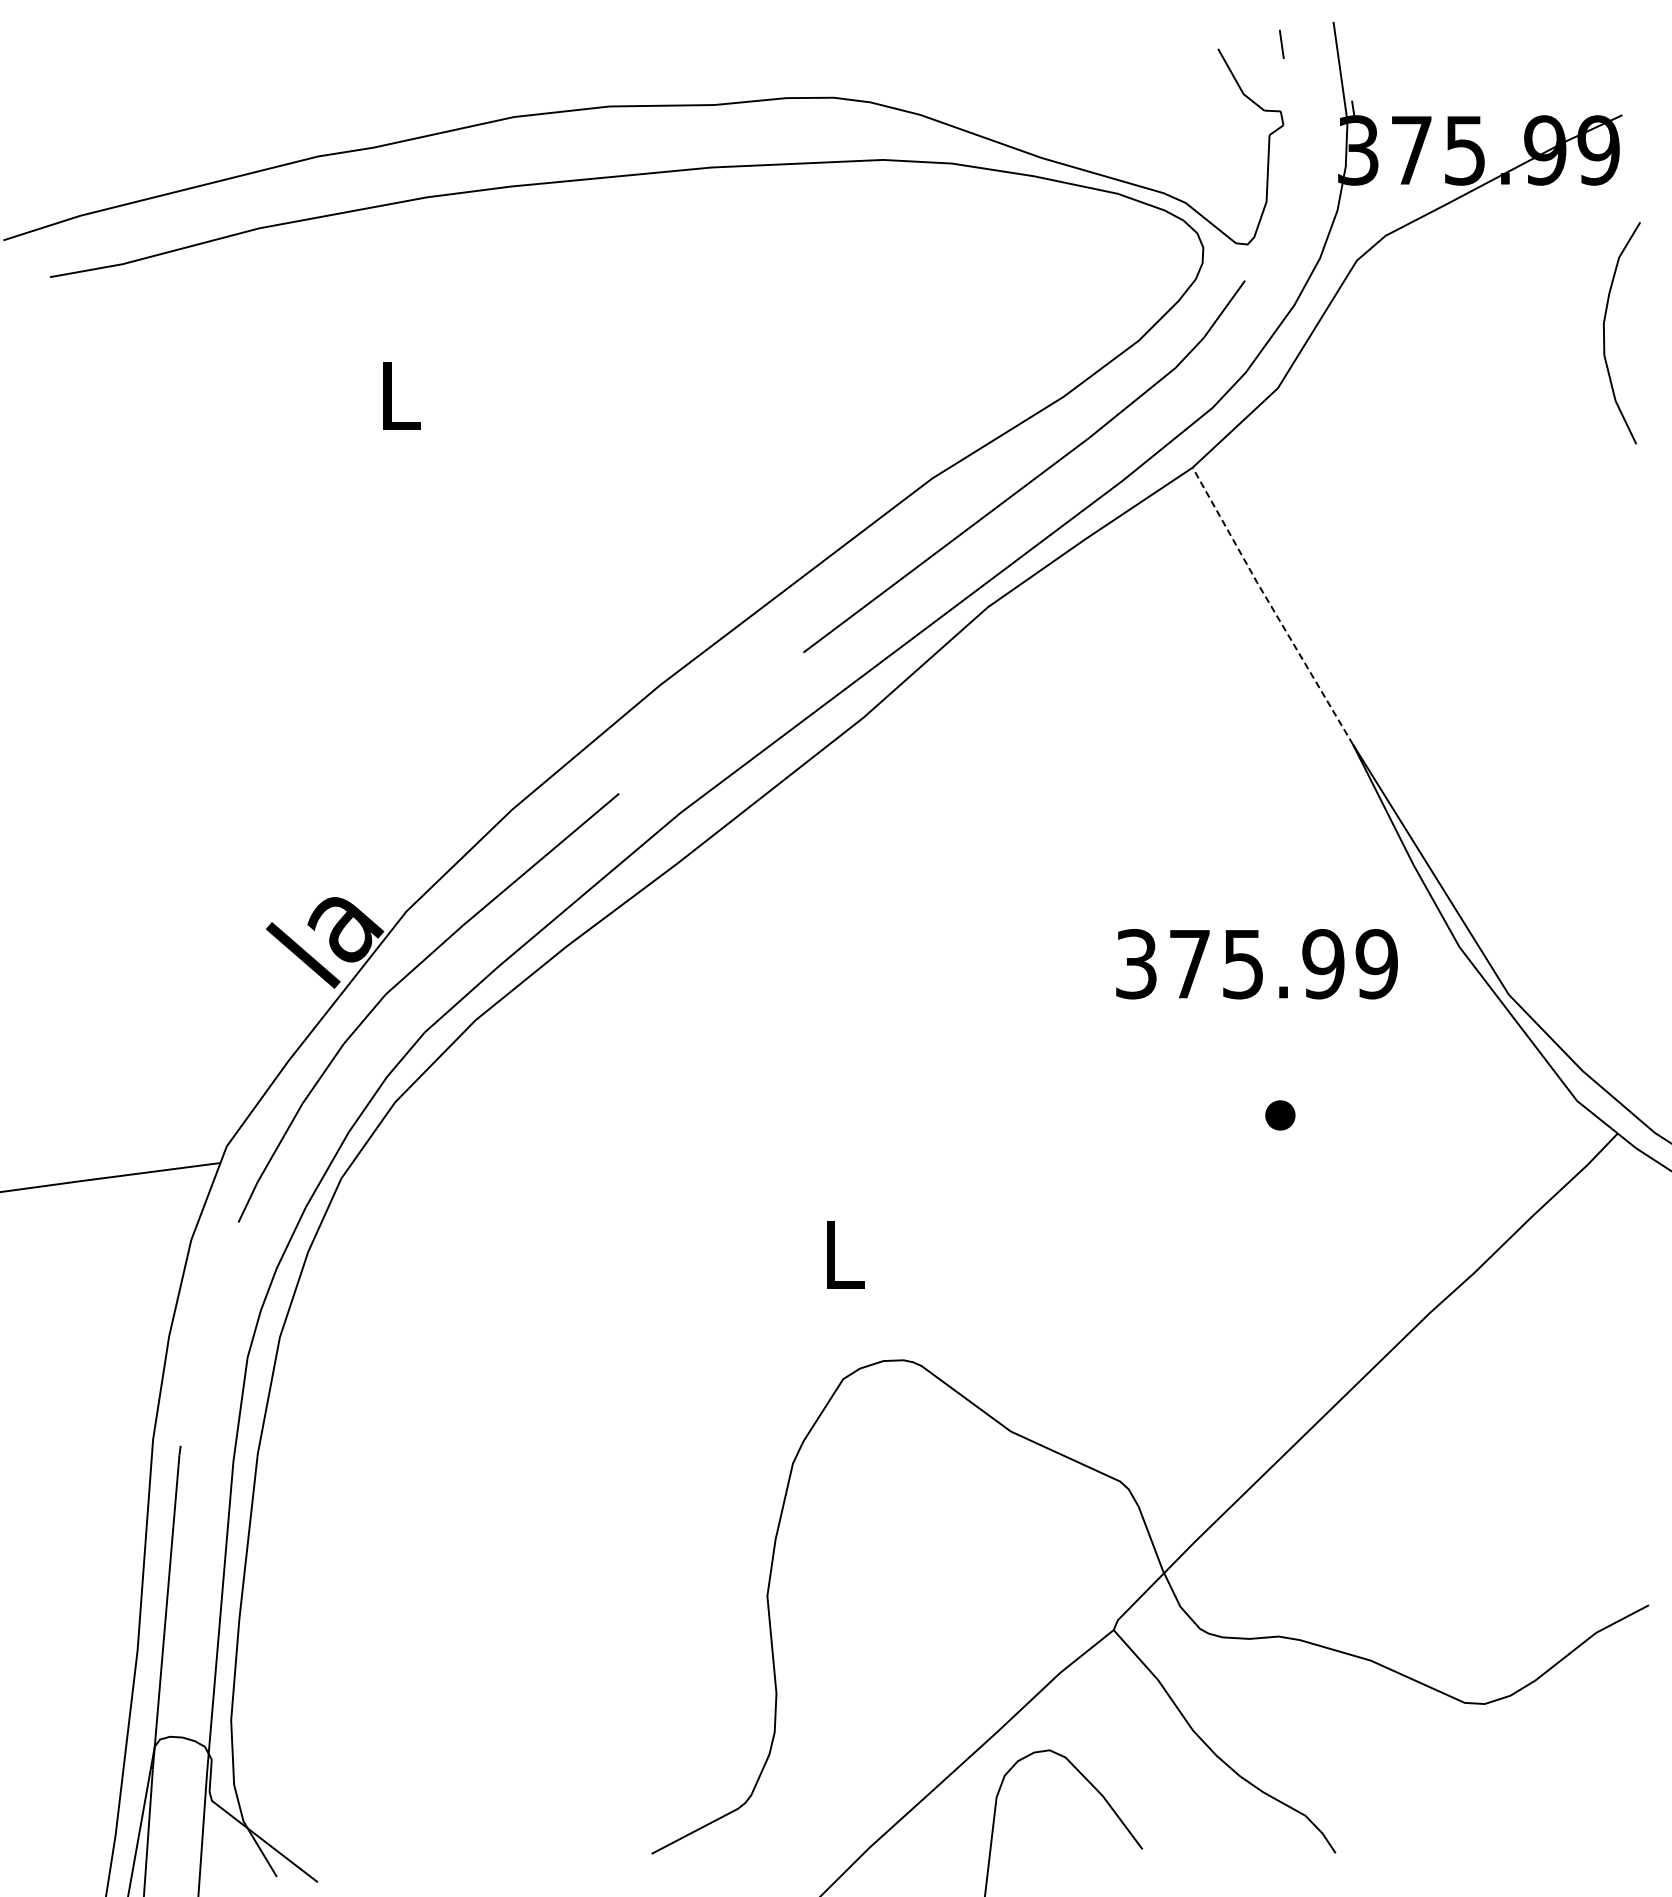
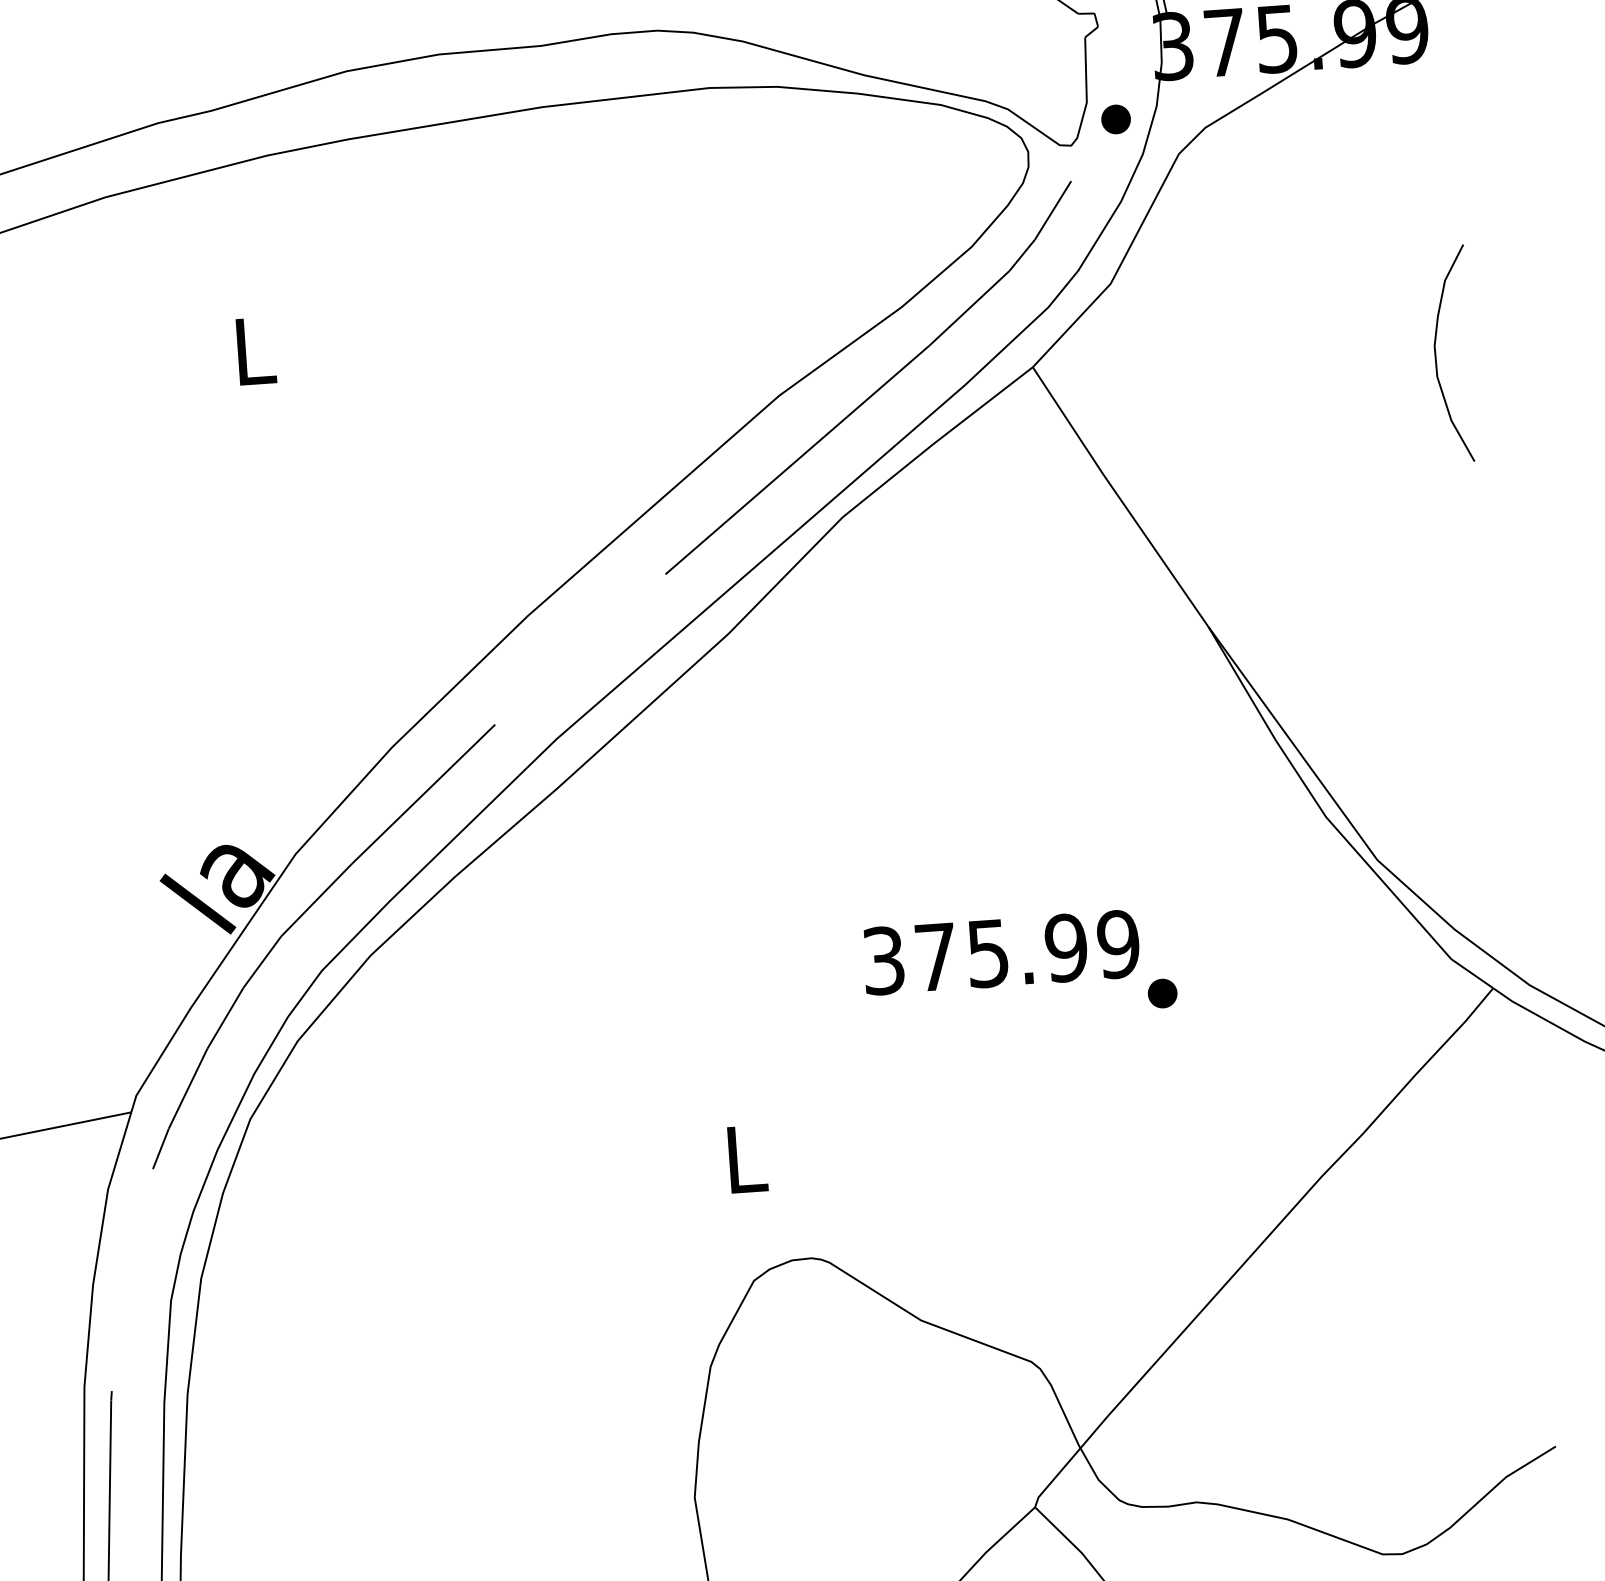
part: (1295, 220) -> (1116, 118), added
curve: (1604, 333) -> (1435, 355), moved
line: (1271, 606) -> (1119, 497), dashed -> solid
text: (1256, 964) -> (1001, 952), moved

